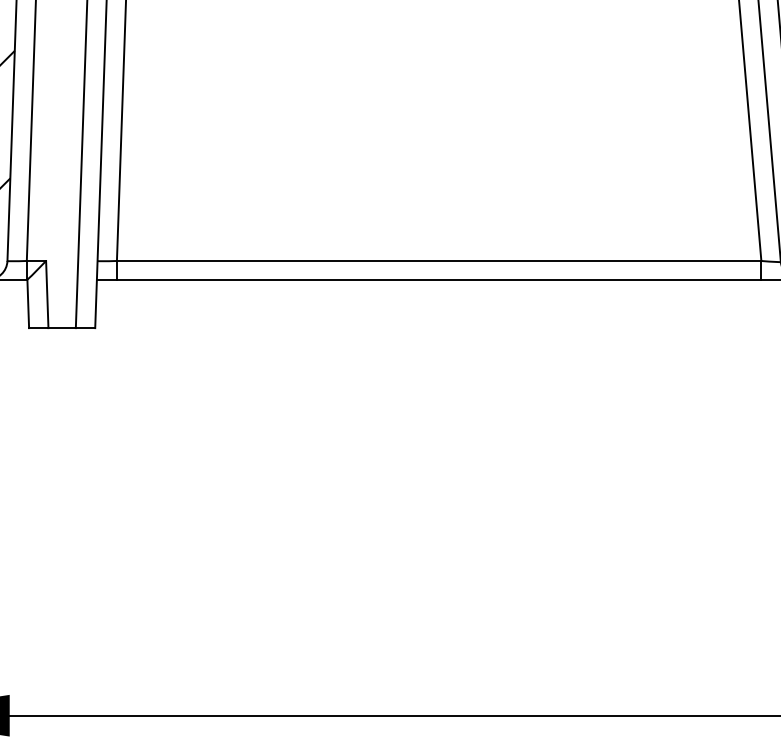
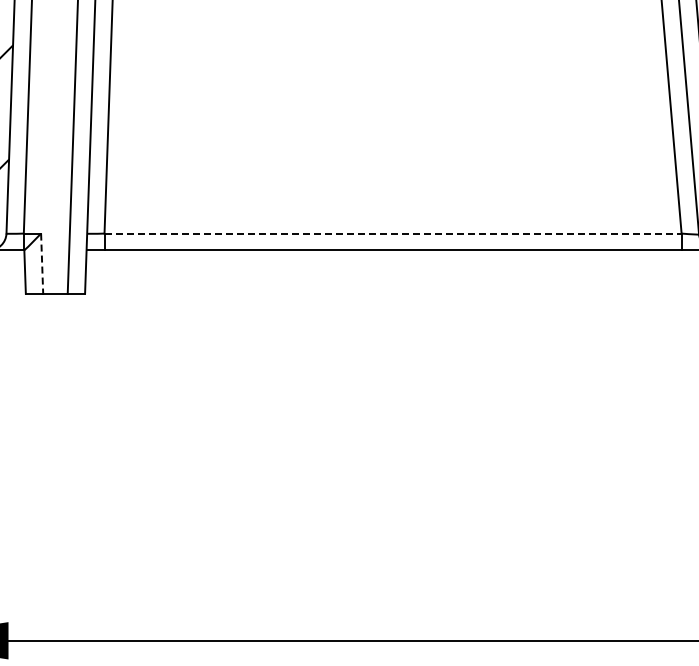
line: (439, 260) -> (393, 233), solid -> dashed
line: (47, 295) -> (42, 264), solid -> dashed

